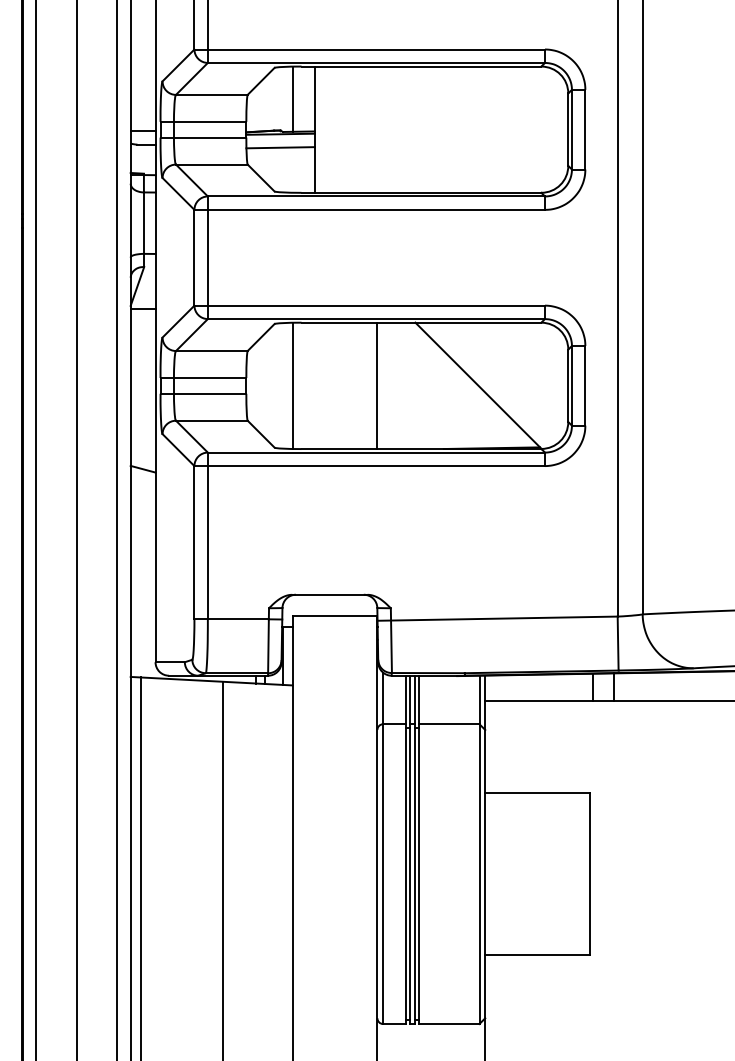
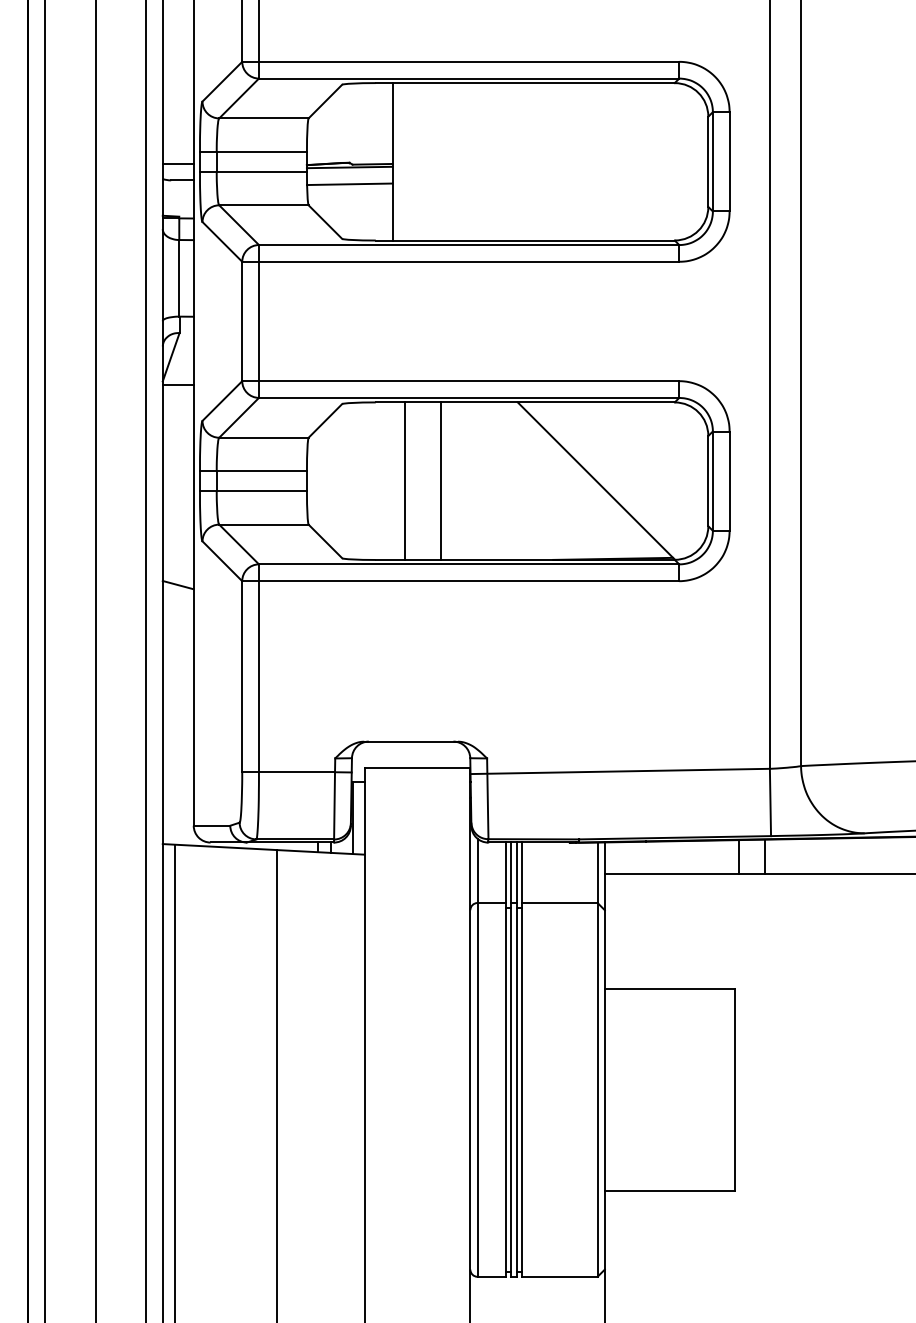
line: (292, 98) -> (364, 123), removed
line: (292, 385) -> (404, 480), moved
line: (377, 385) -> (441, 480), moved

